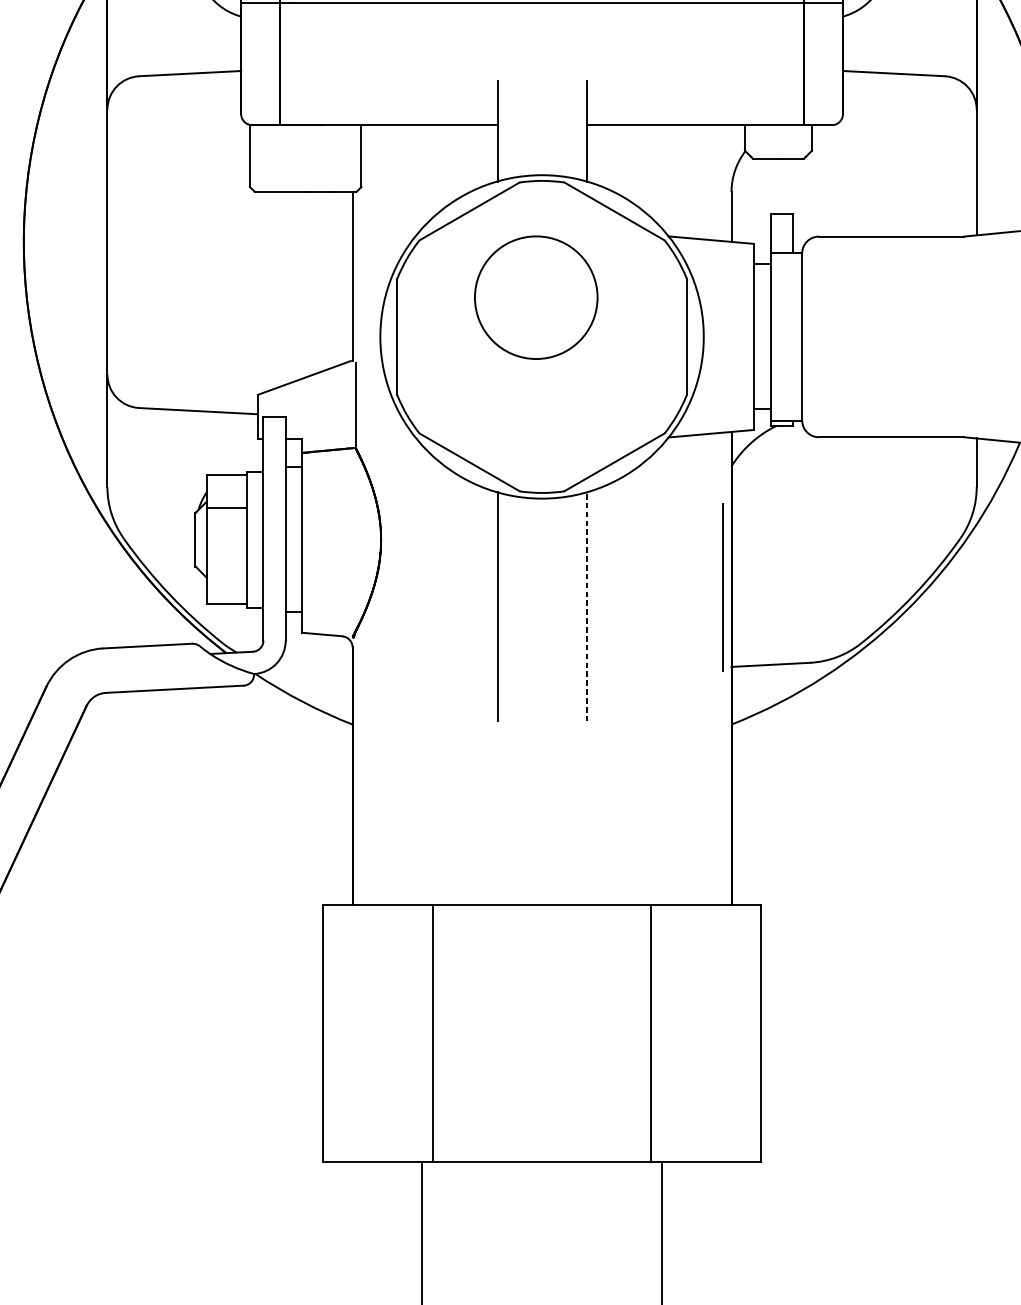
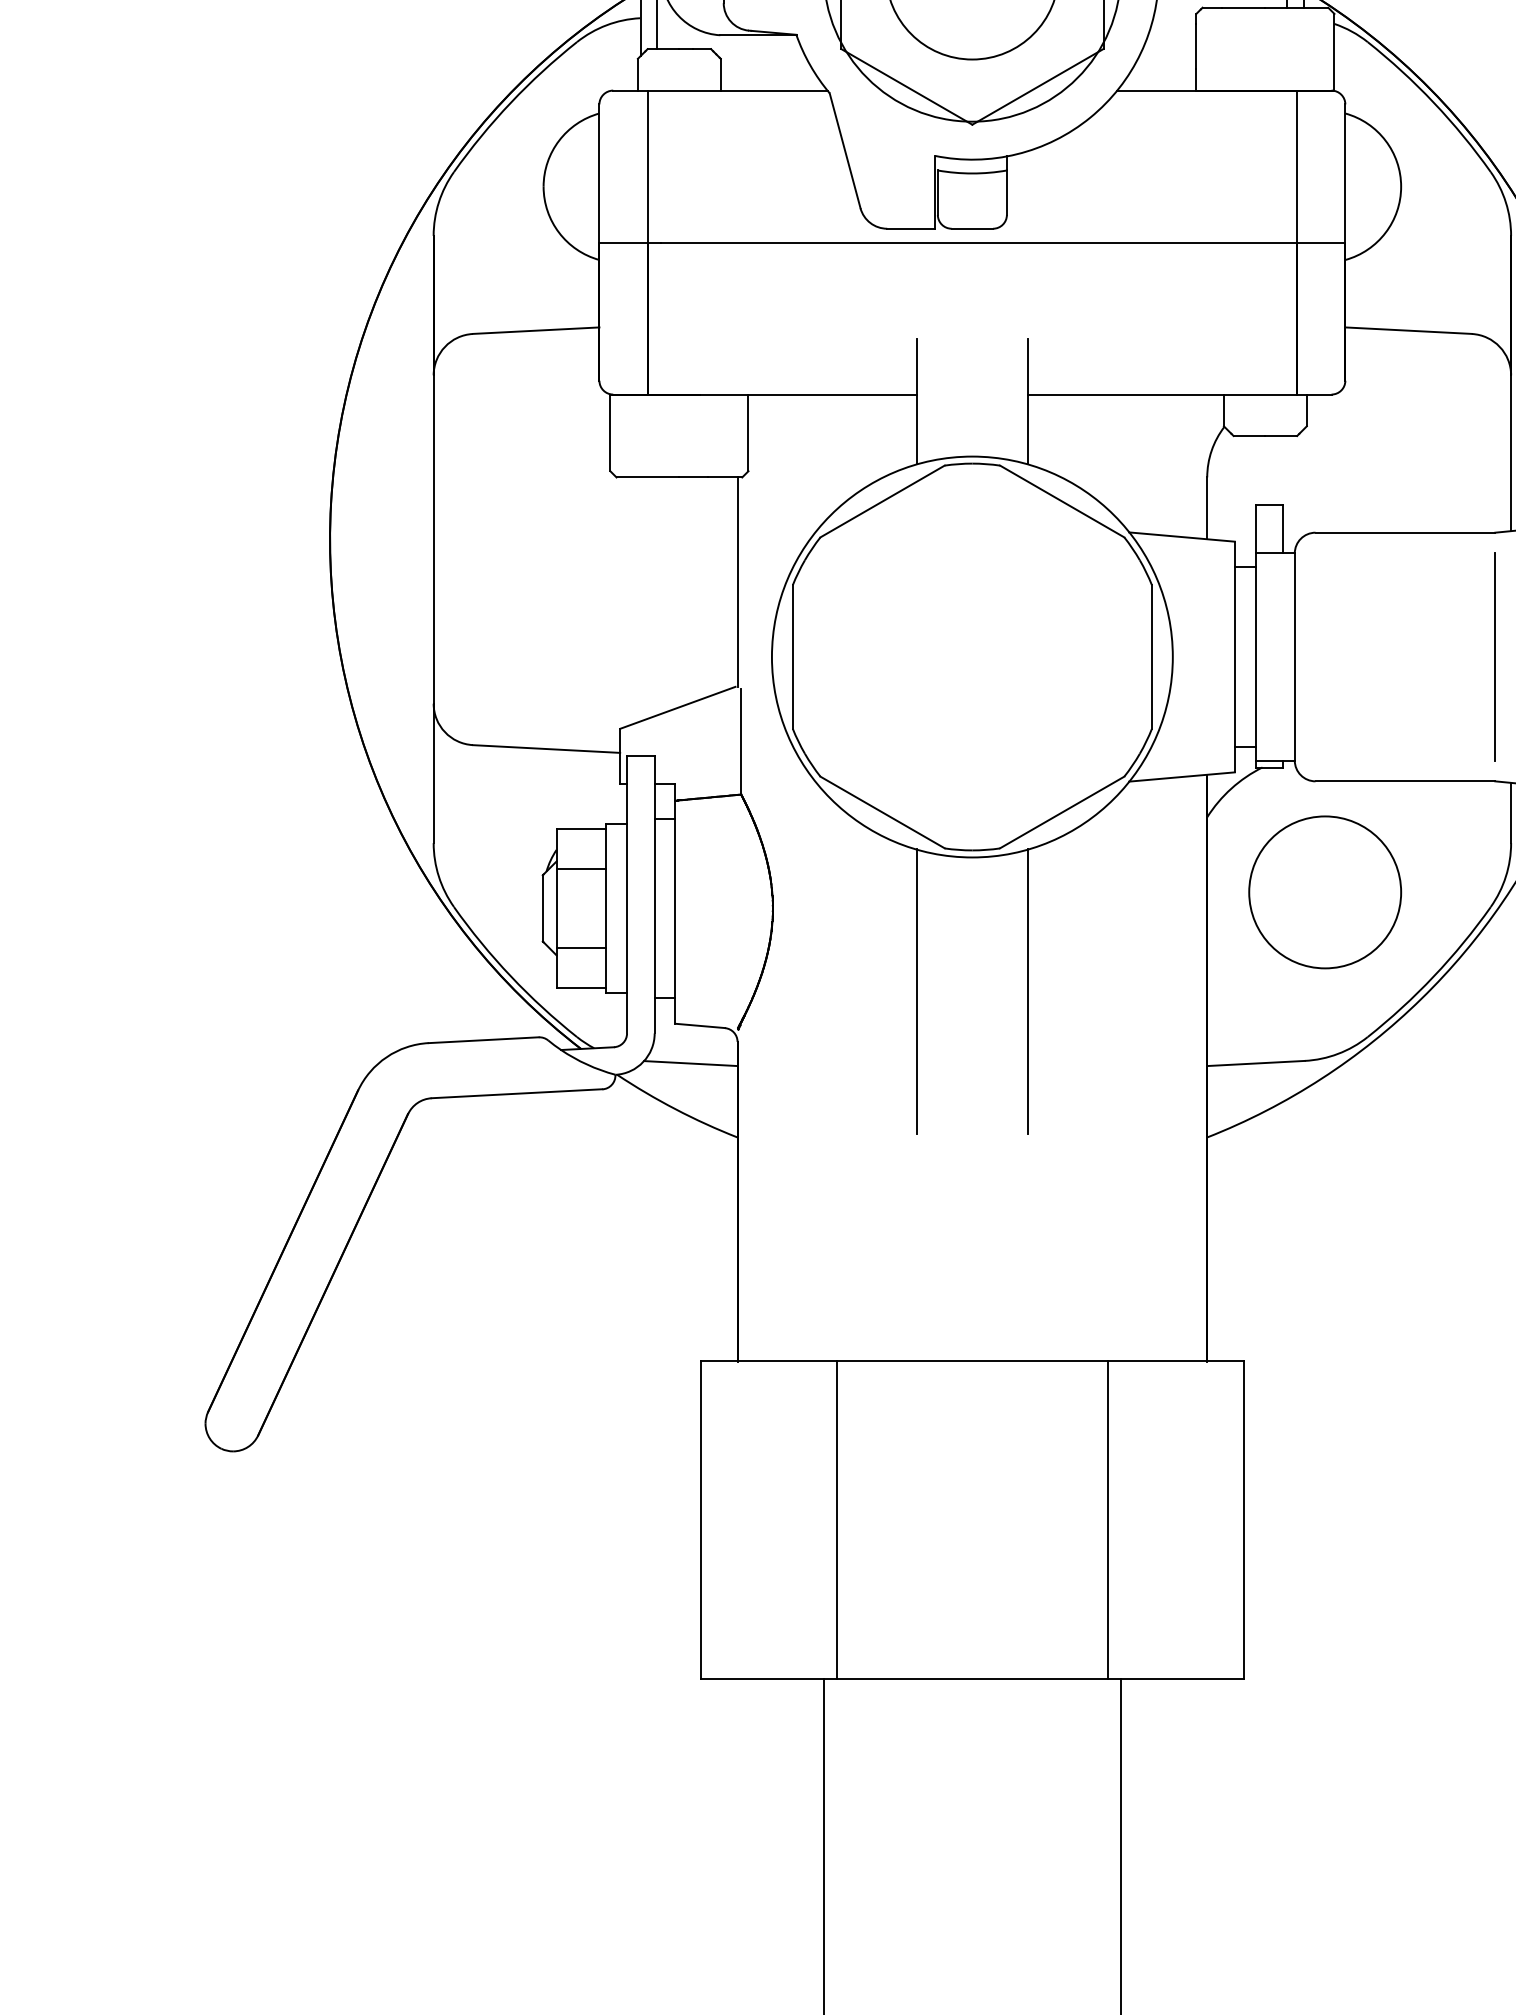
circle: (536, 297) -> (1325, 892), moved
line: (226, 572) -> (581, 948), added
line: (722, 587) -> (1494, 656), moved
line: (586, 606) -> (1027, 991), dashed -> solid
line: (314, 664) -> (690, 1063), added

